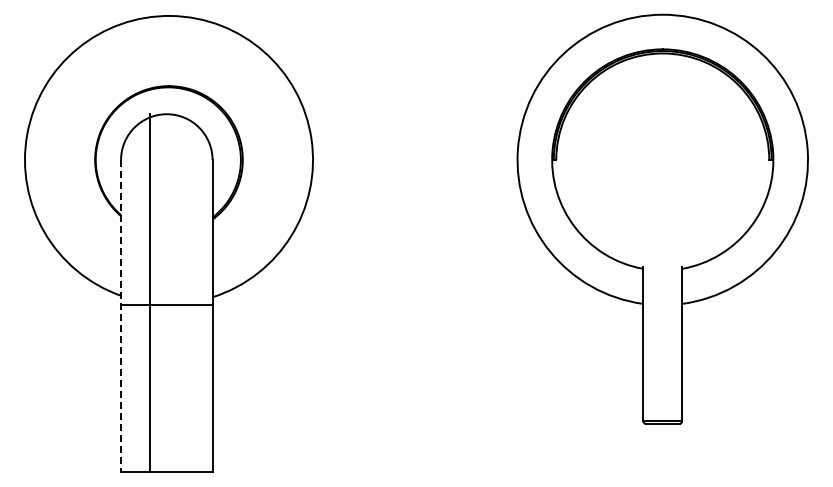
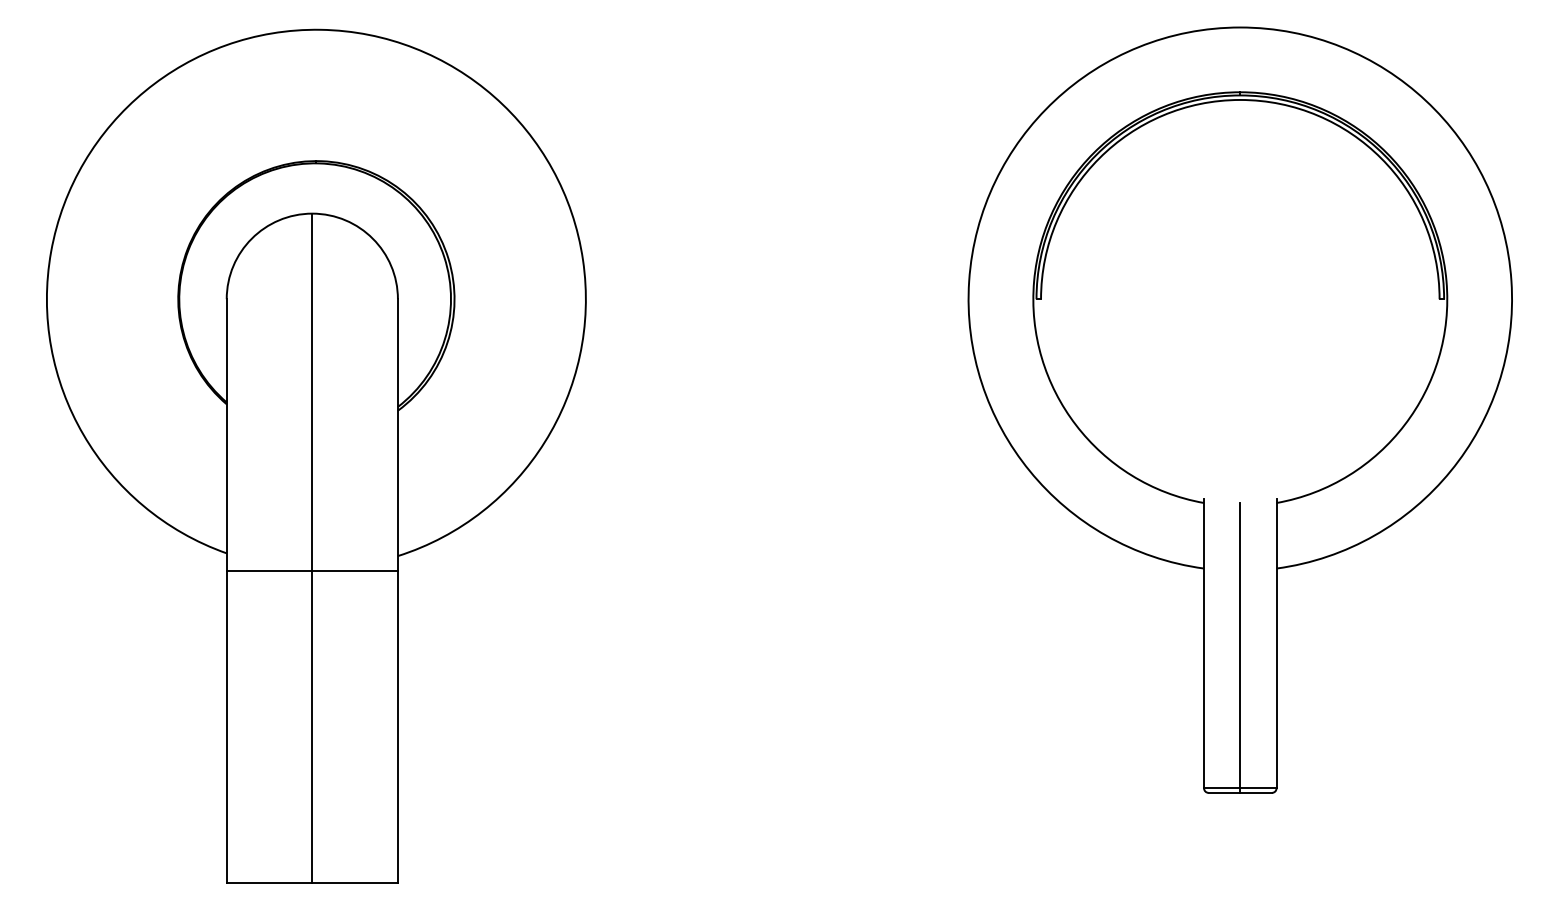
line: (149, 293) -> (311, 549), moved
line: (121, 316) -> (227, 592), dashed -> solid
line: (662, 345) -> (1239, 646), added

